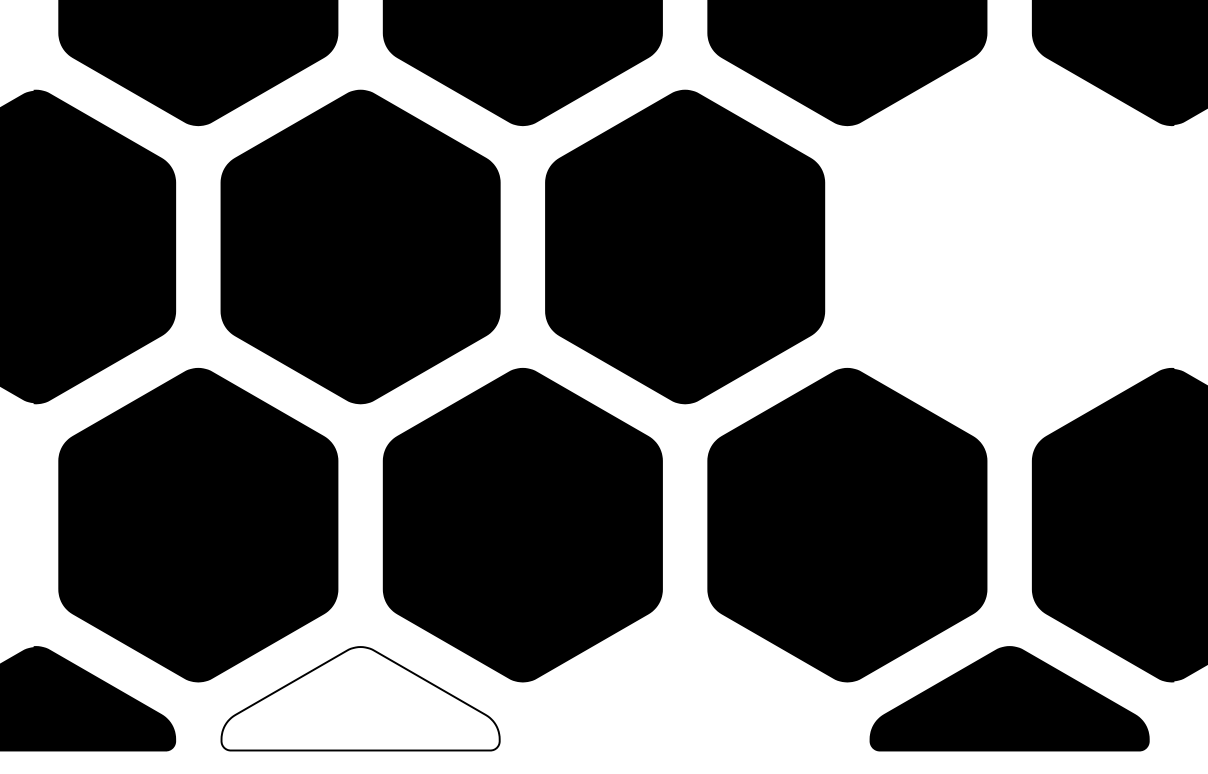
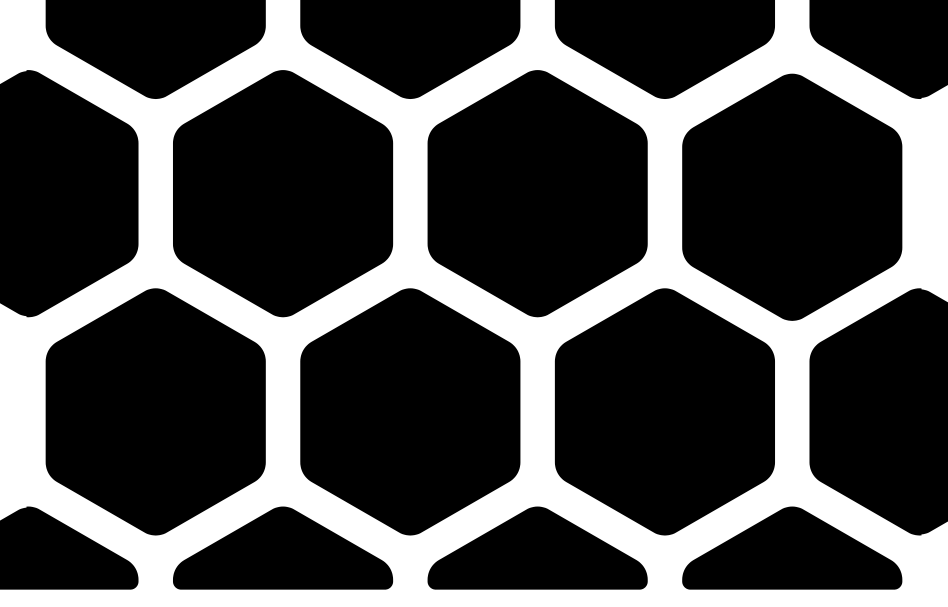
part: (1009, 250) -> (792, 196), added
fill: (359, 698) -> (282, 547), added
part: (684, 698) -> (537, 547), added

